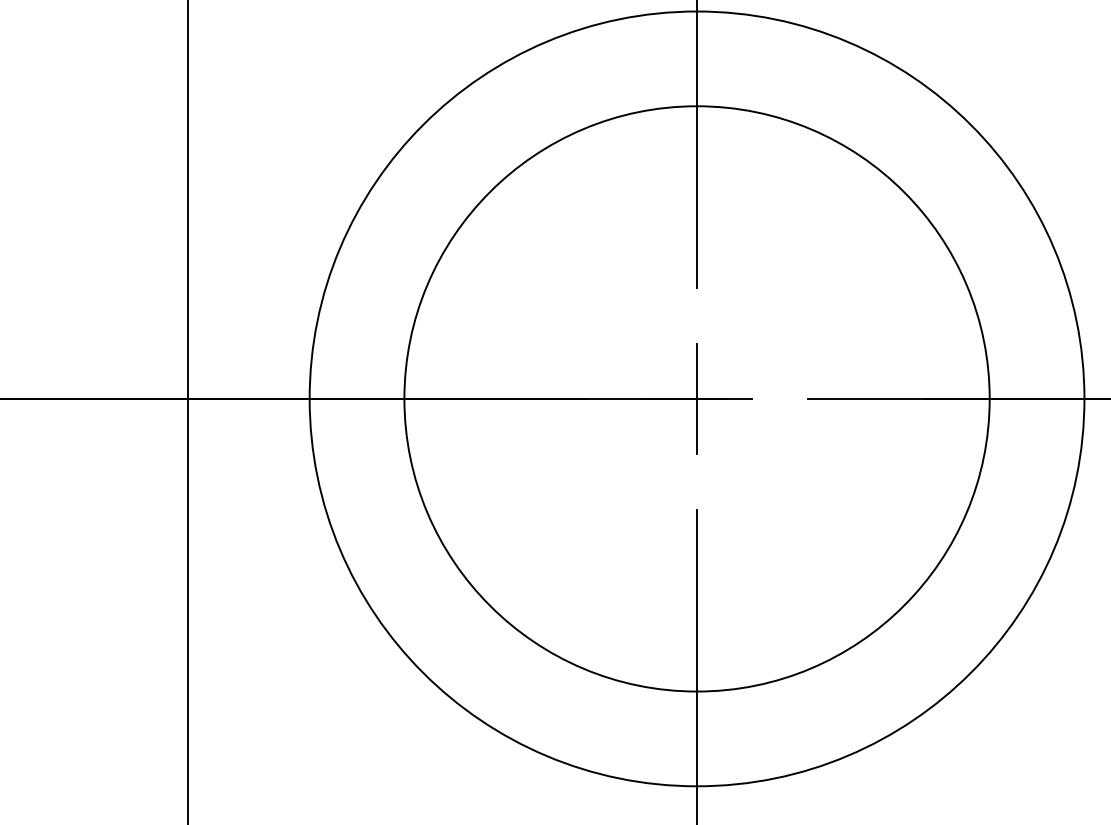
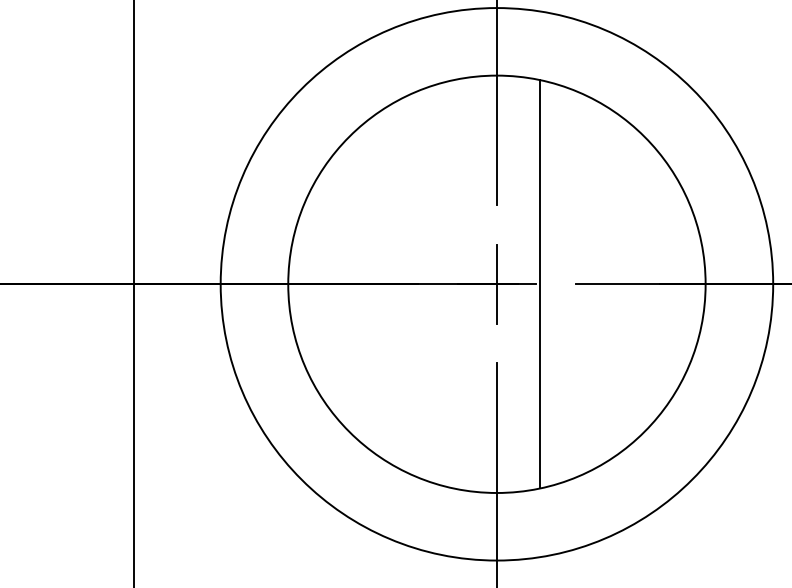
line: (757, 398) -> (540, 284), added

